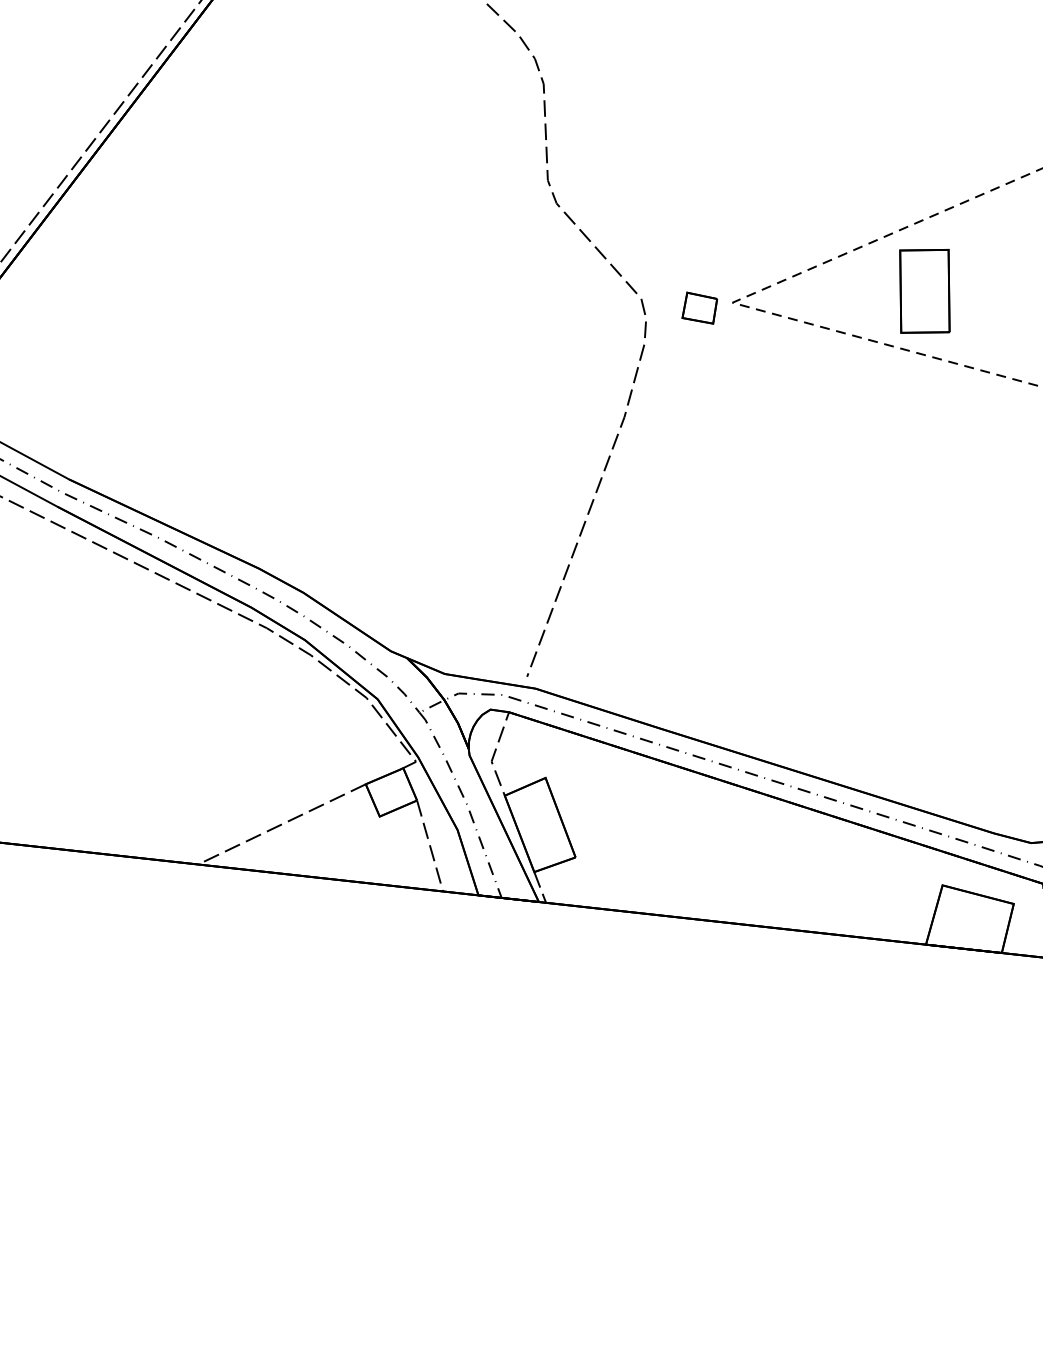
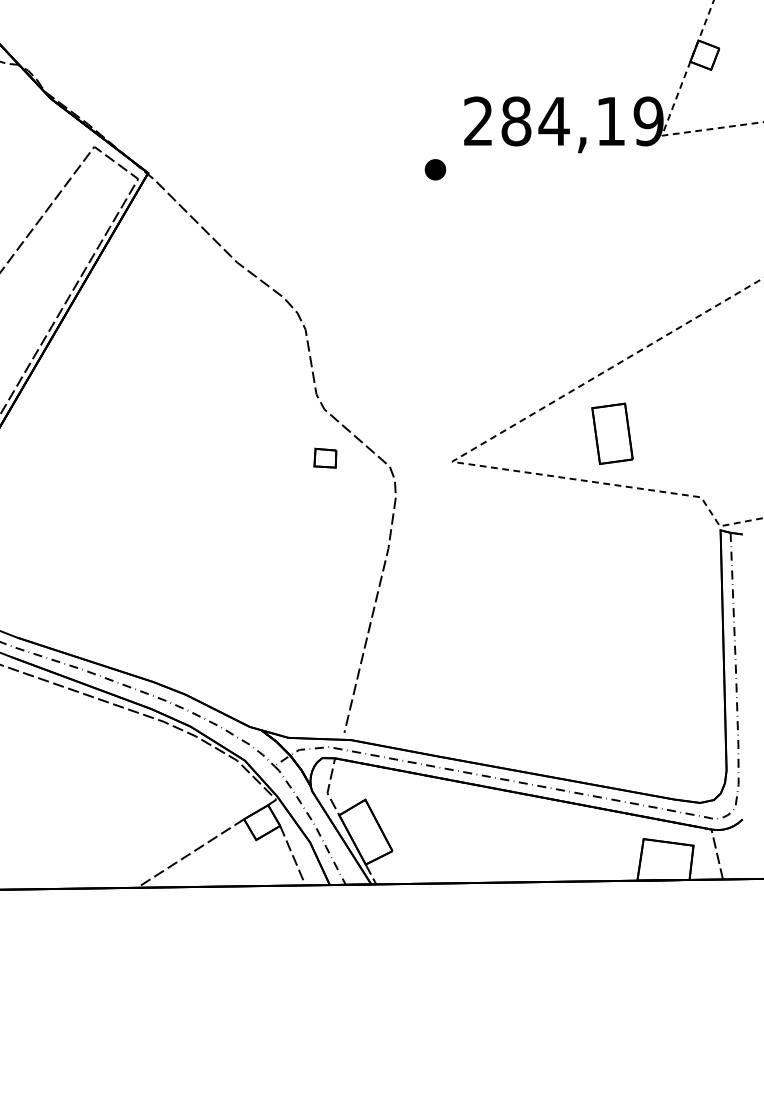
part: (924, 290) -> (612, 433), moved
part: (700, 307) -> (325, 457), moved

